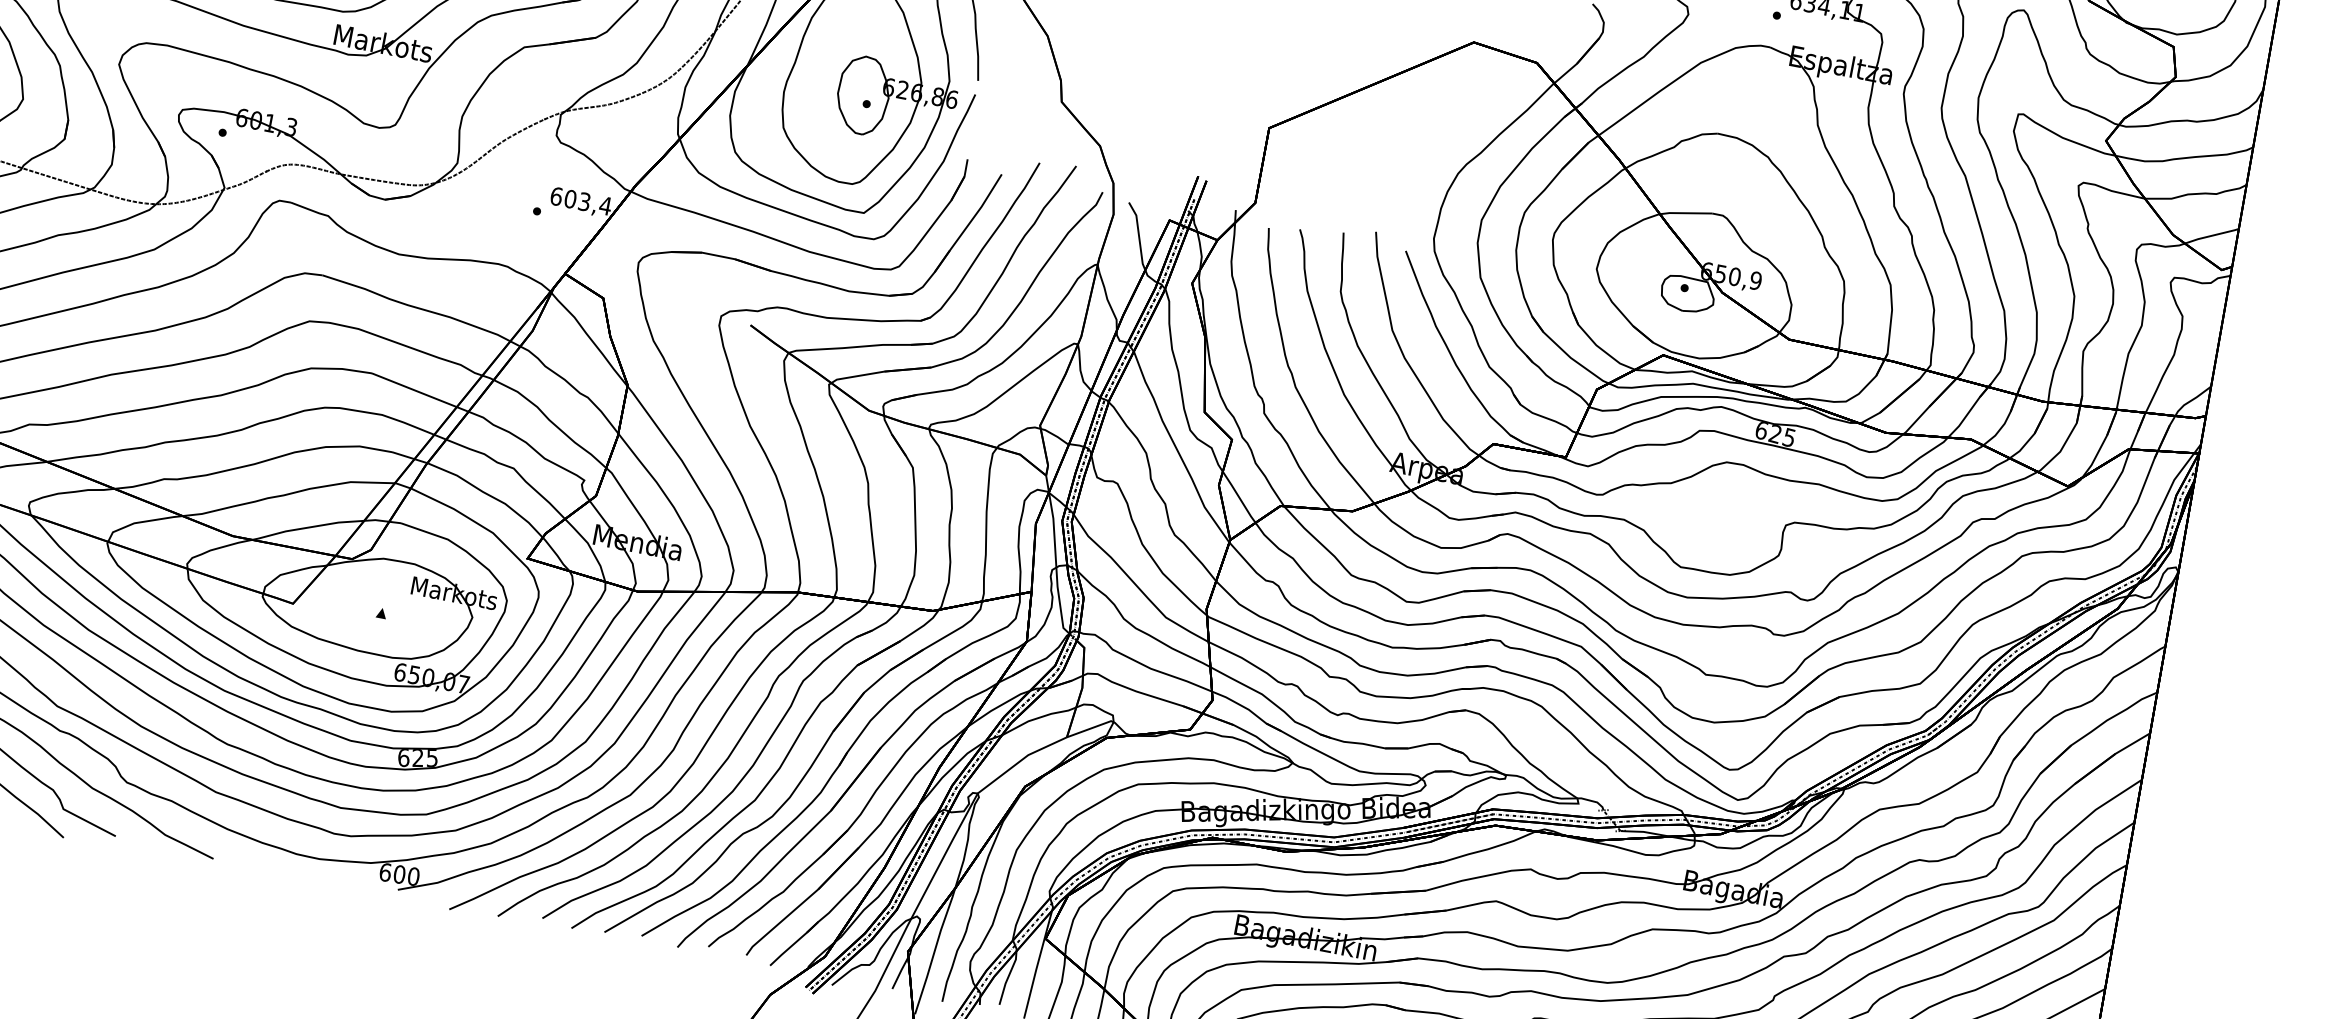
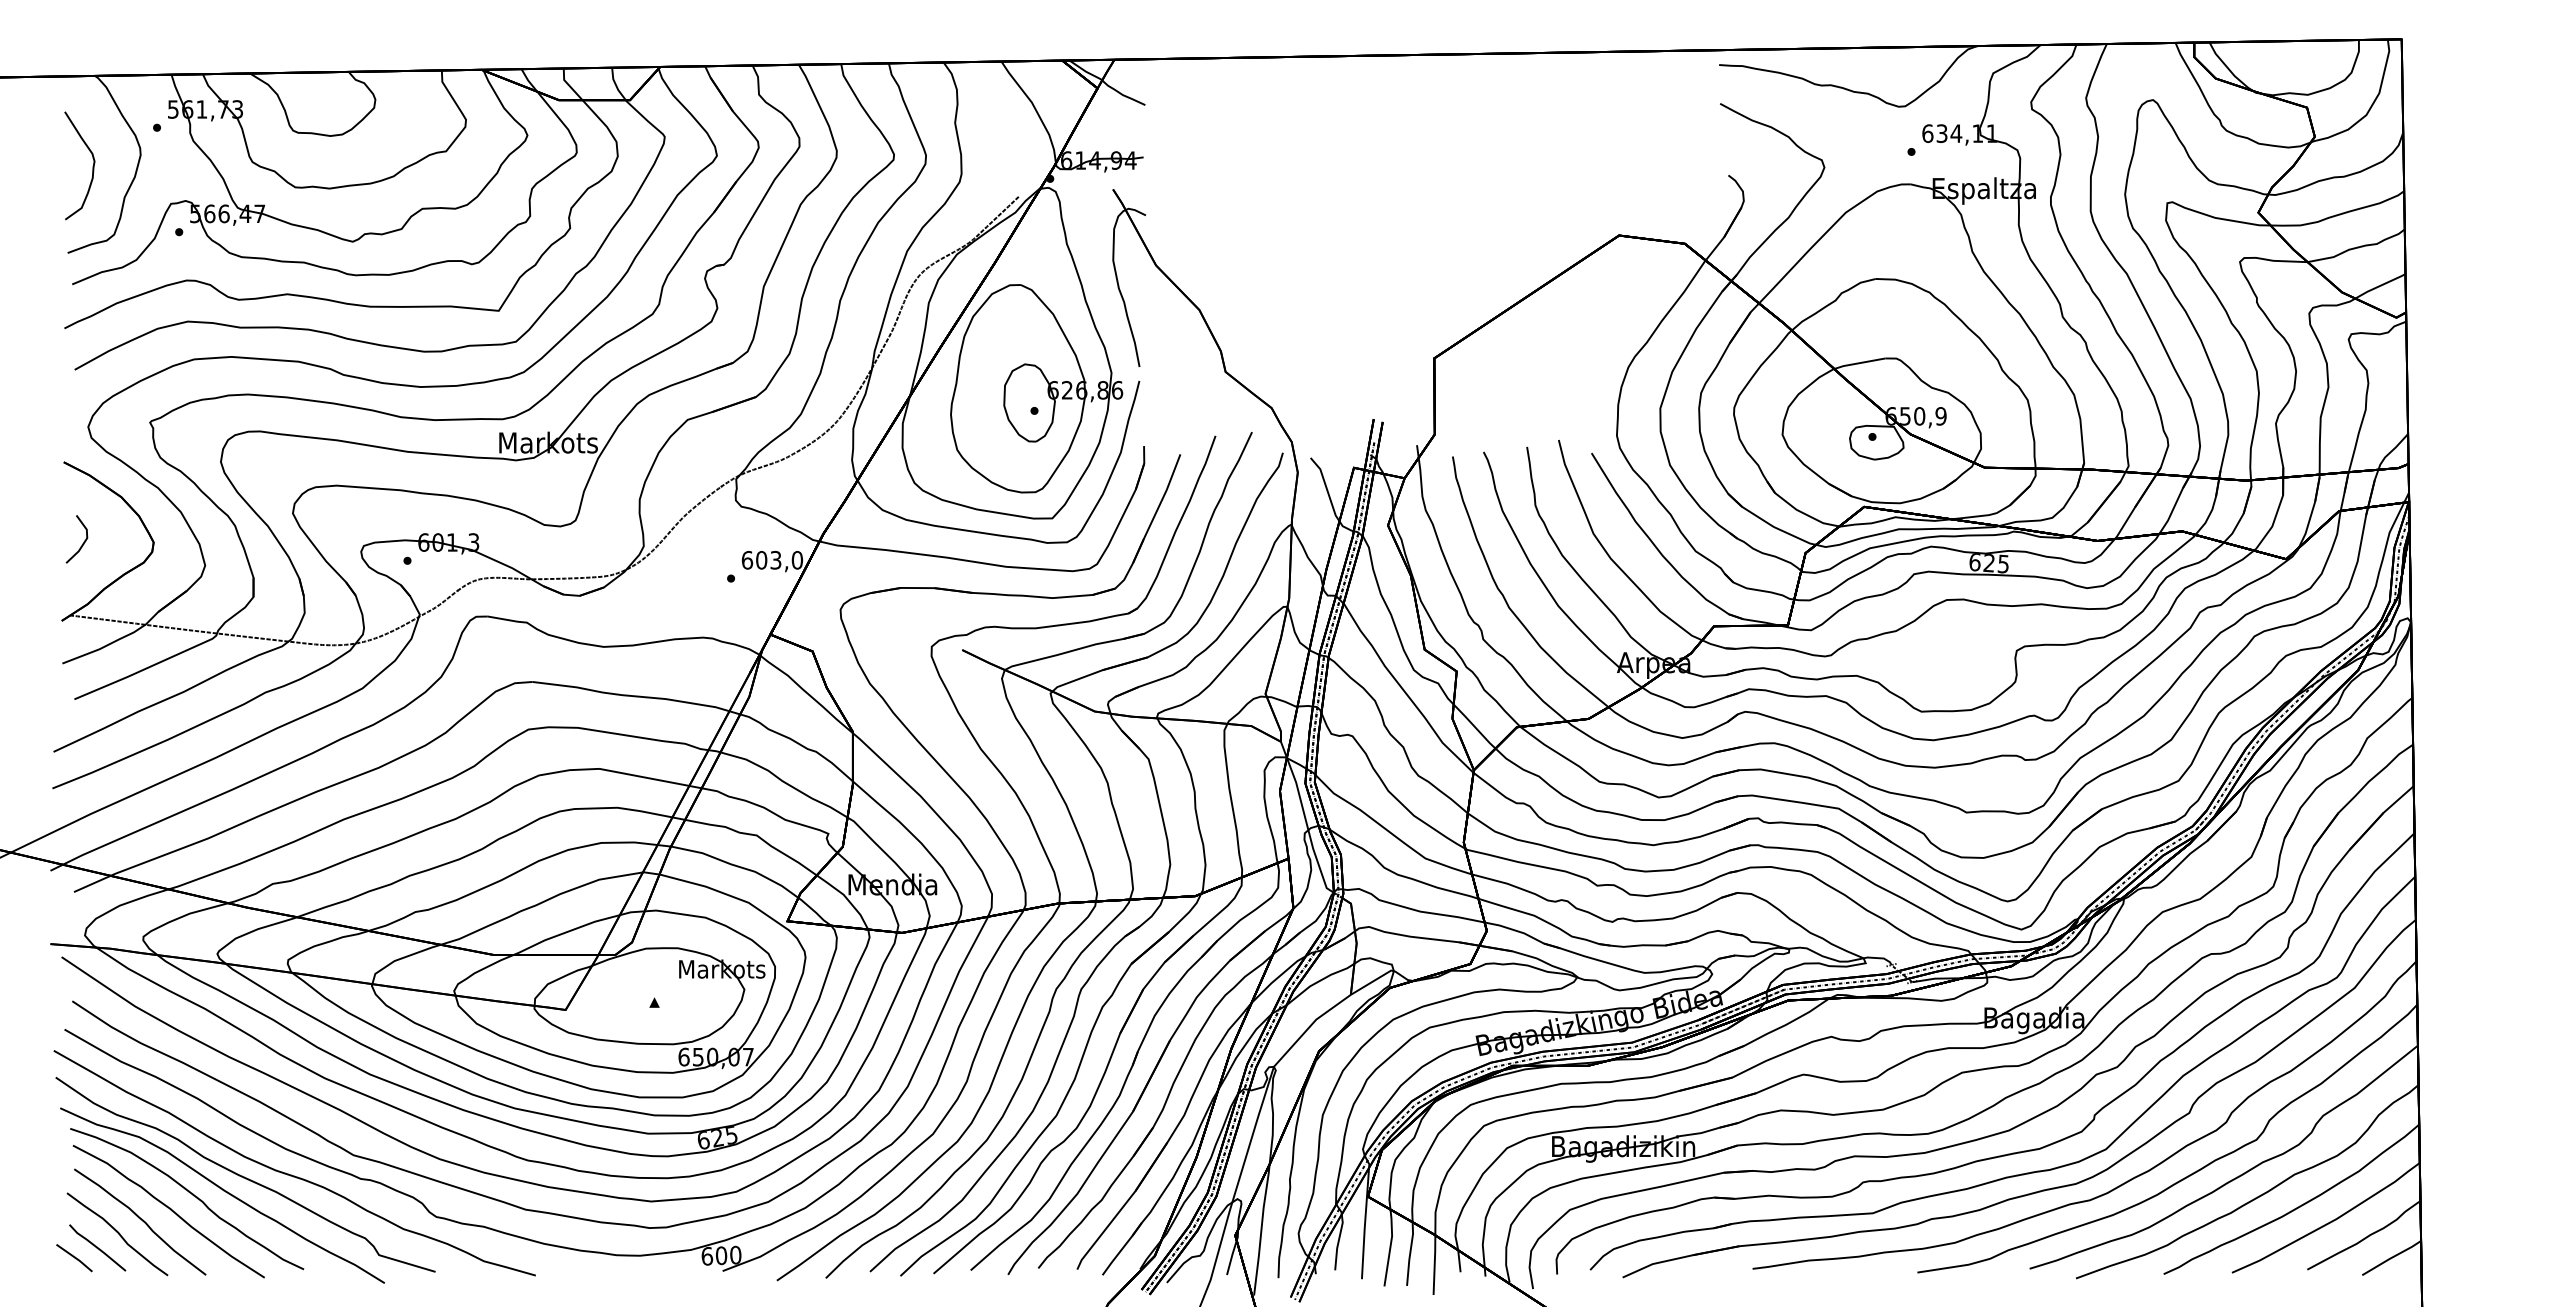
text: (605, 205) -> (797, 559), 603,4 -> 603,0

